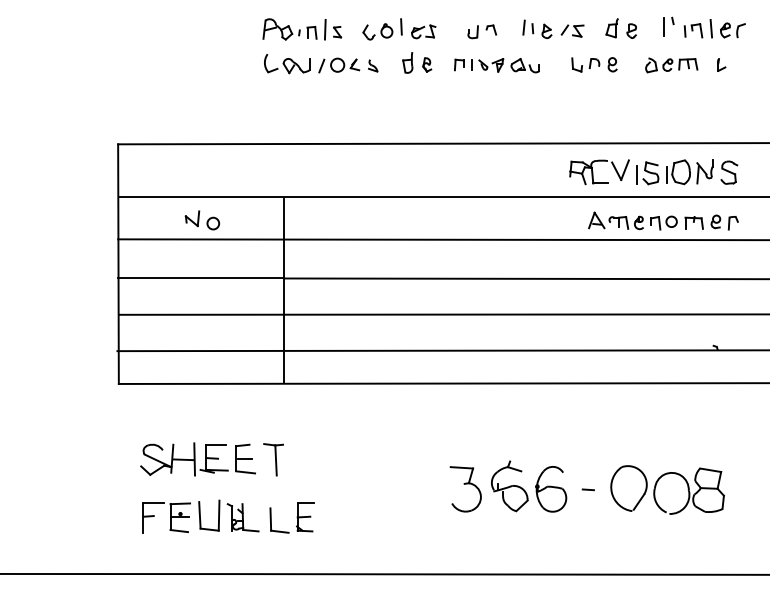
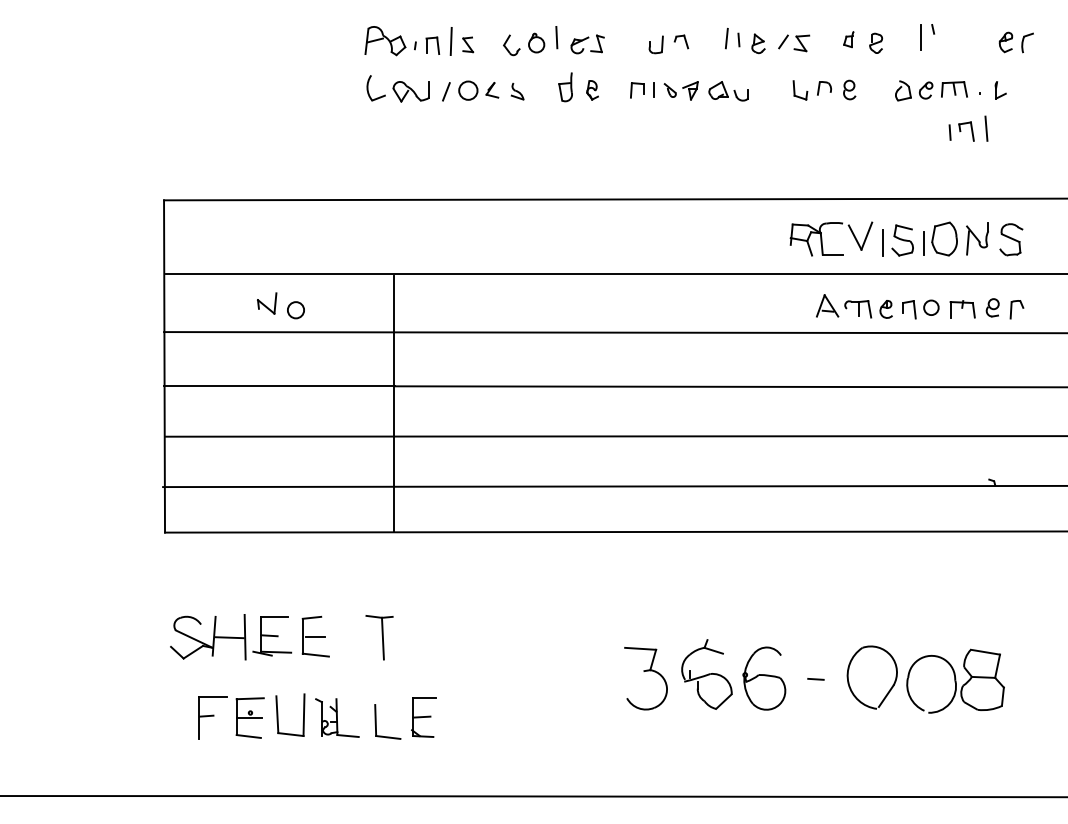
part: (611, 28) -> (848, 39), size x0.6
part: (697, 28) -> (967, 128), moved
part: (197, 459) -> (249, 637), moved

